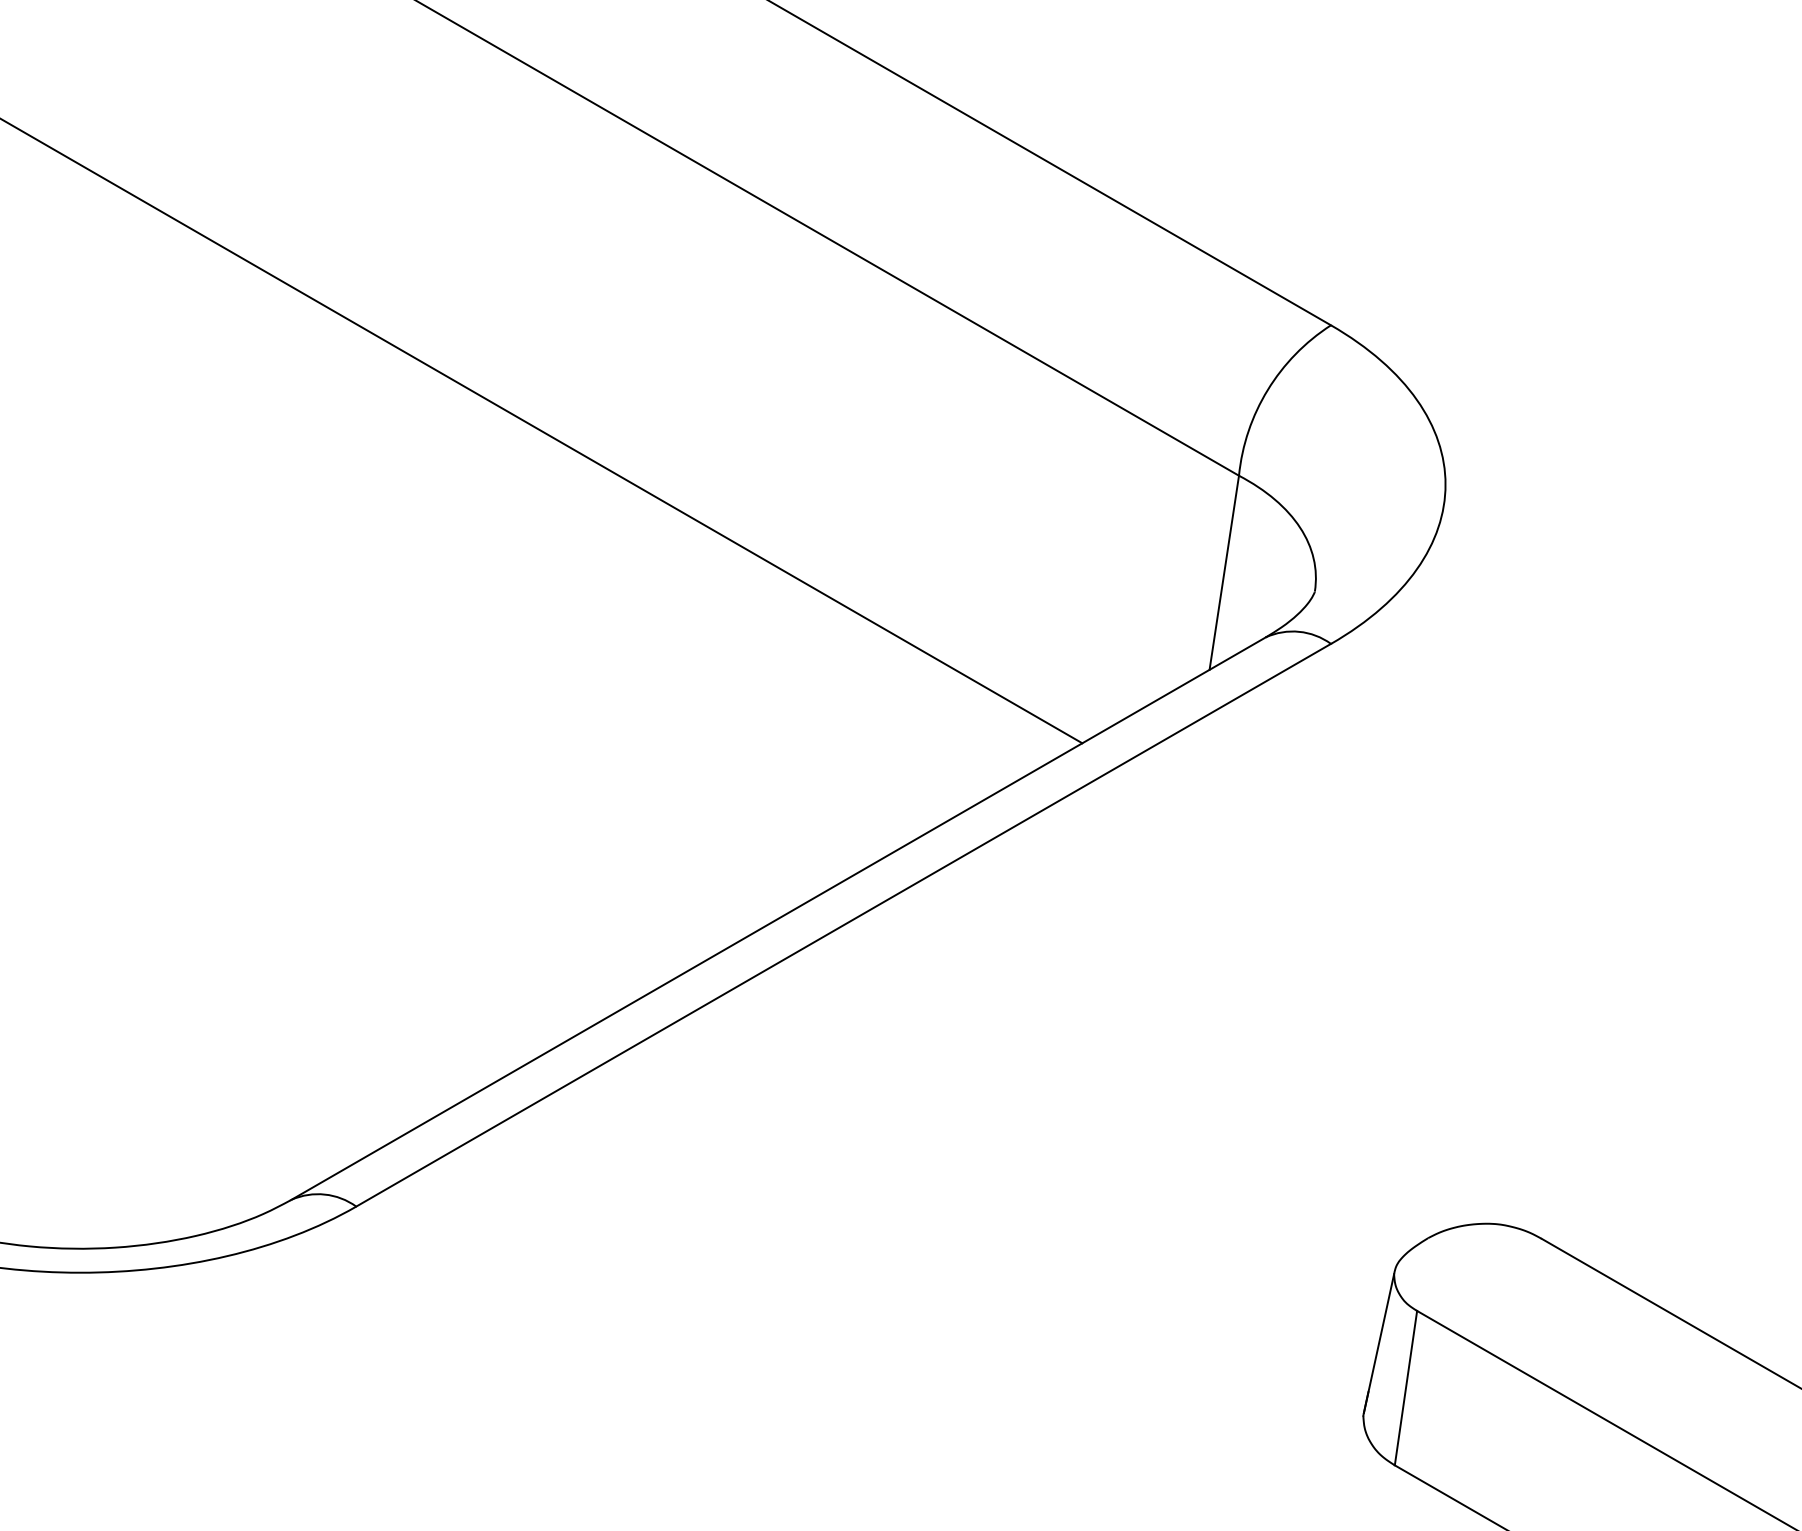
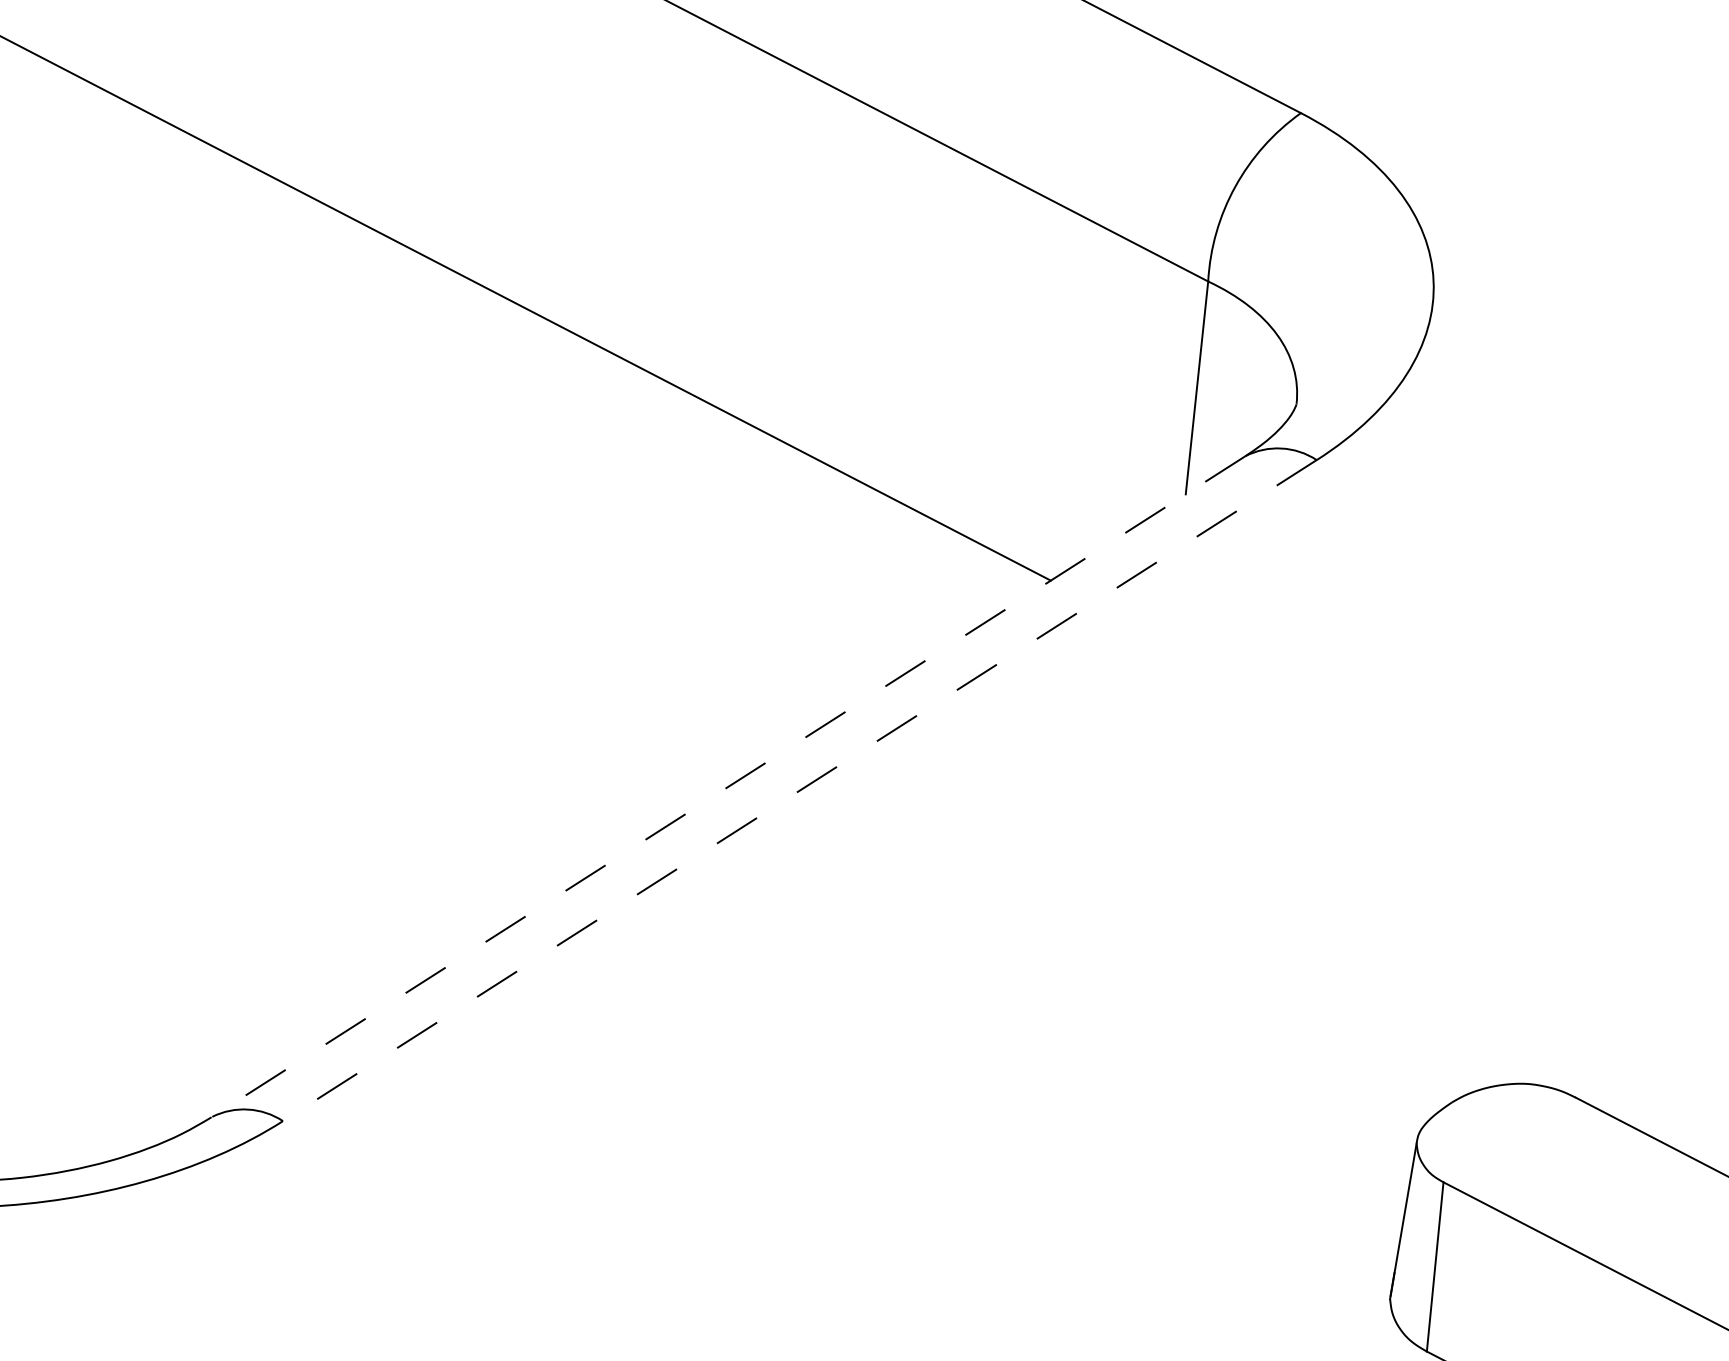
line: (778, 918) -> (728, 786), solid -> dashed
line: (843, 925) -> (799, 790), solid -> dashed

